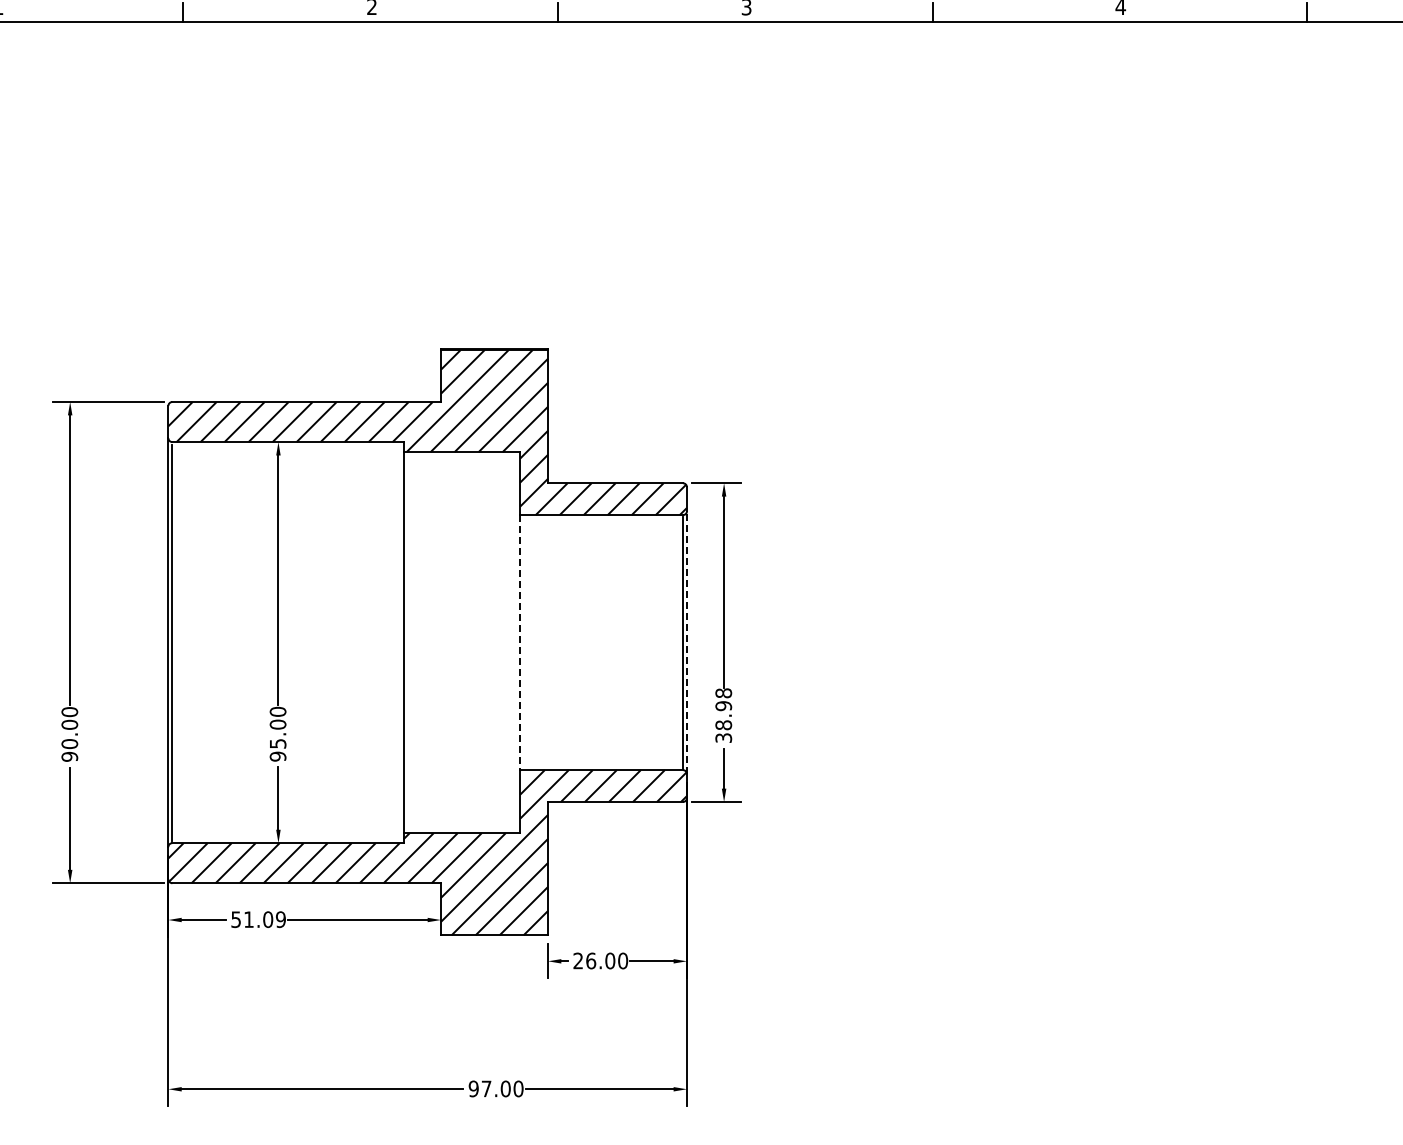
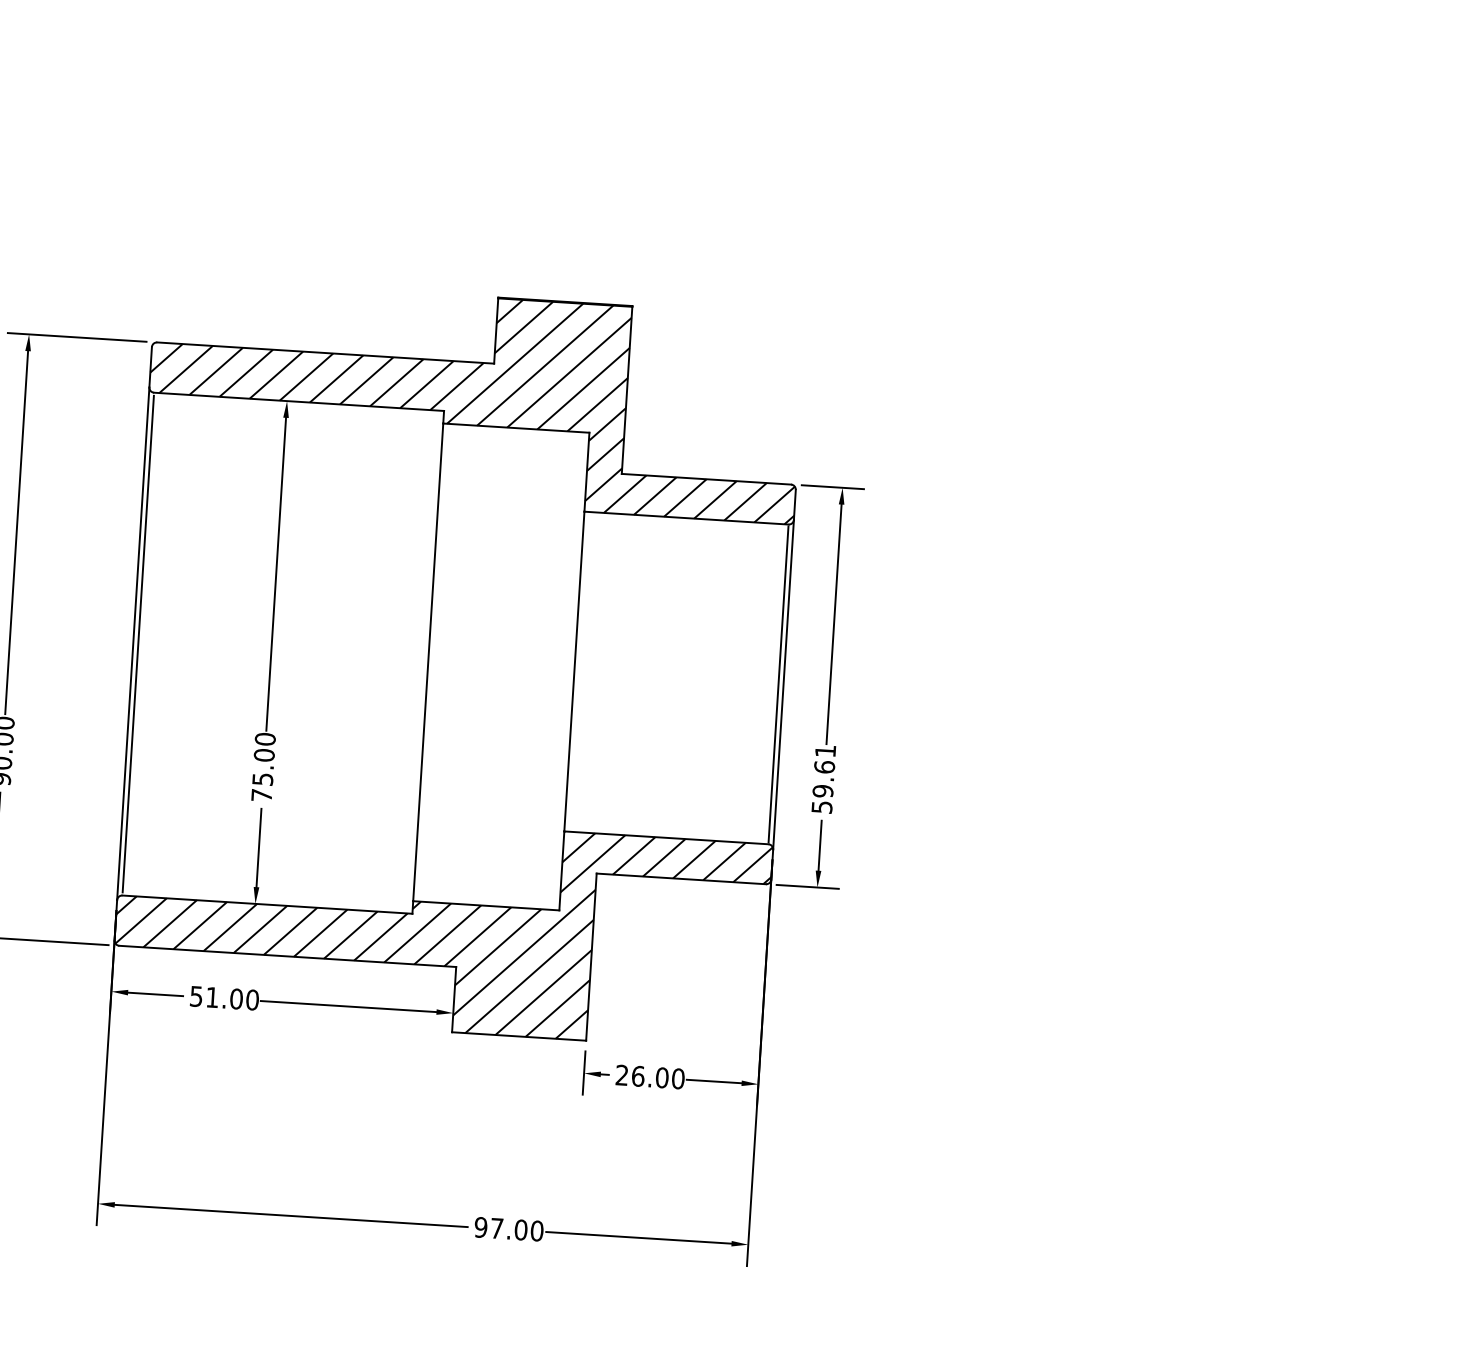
line: (687, 642) -> (784, 684), dashed -> solid
line: (520, 643) -> (574, 672), dashed -> solid
text: (723, 715) -> (823, 778), 38.98 -> 59.61
text: (277, 756) -> (261, 795), 95.00 -> 75.00
text: (280, 919) -> (252, 999), 51.09 -> 51.00

